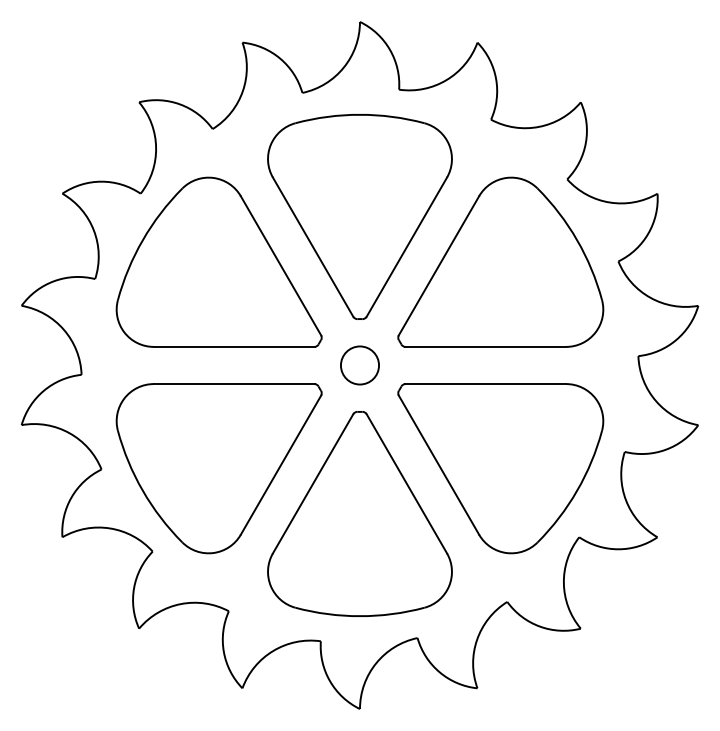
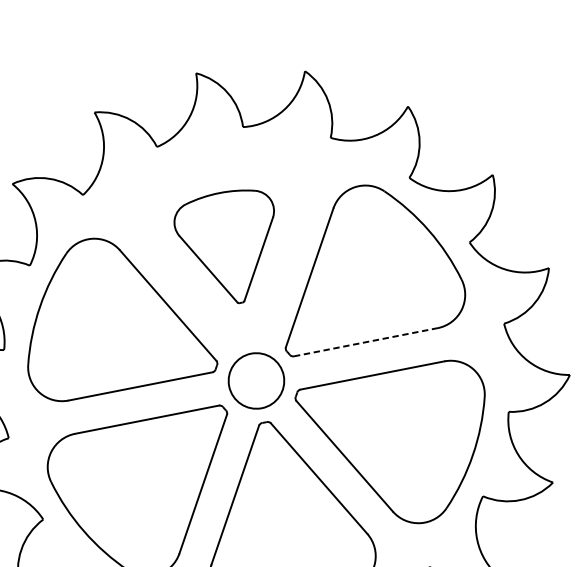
part: (359, 216) -> (229, 247), size x0.6
line: (486, 346) -> (366, 341), solid -> dashed
circle: (359, 365) -> (256, 381), size x1.6

